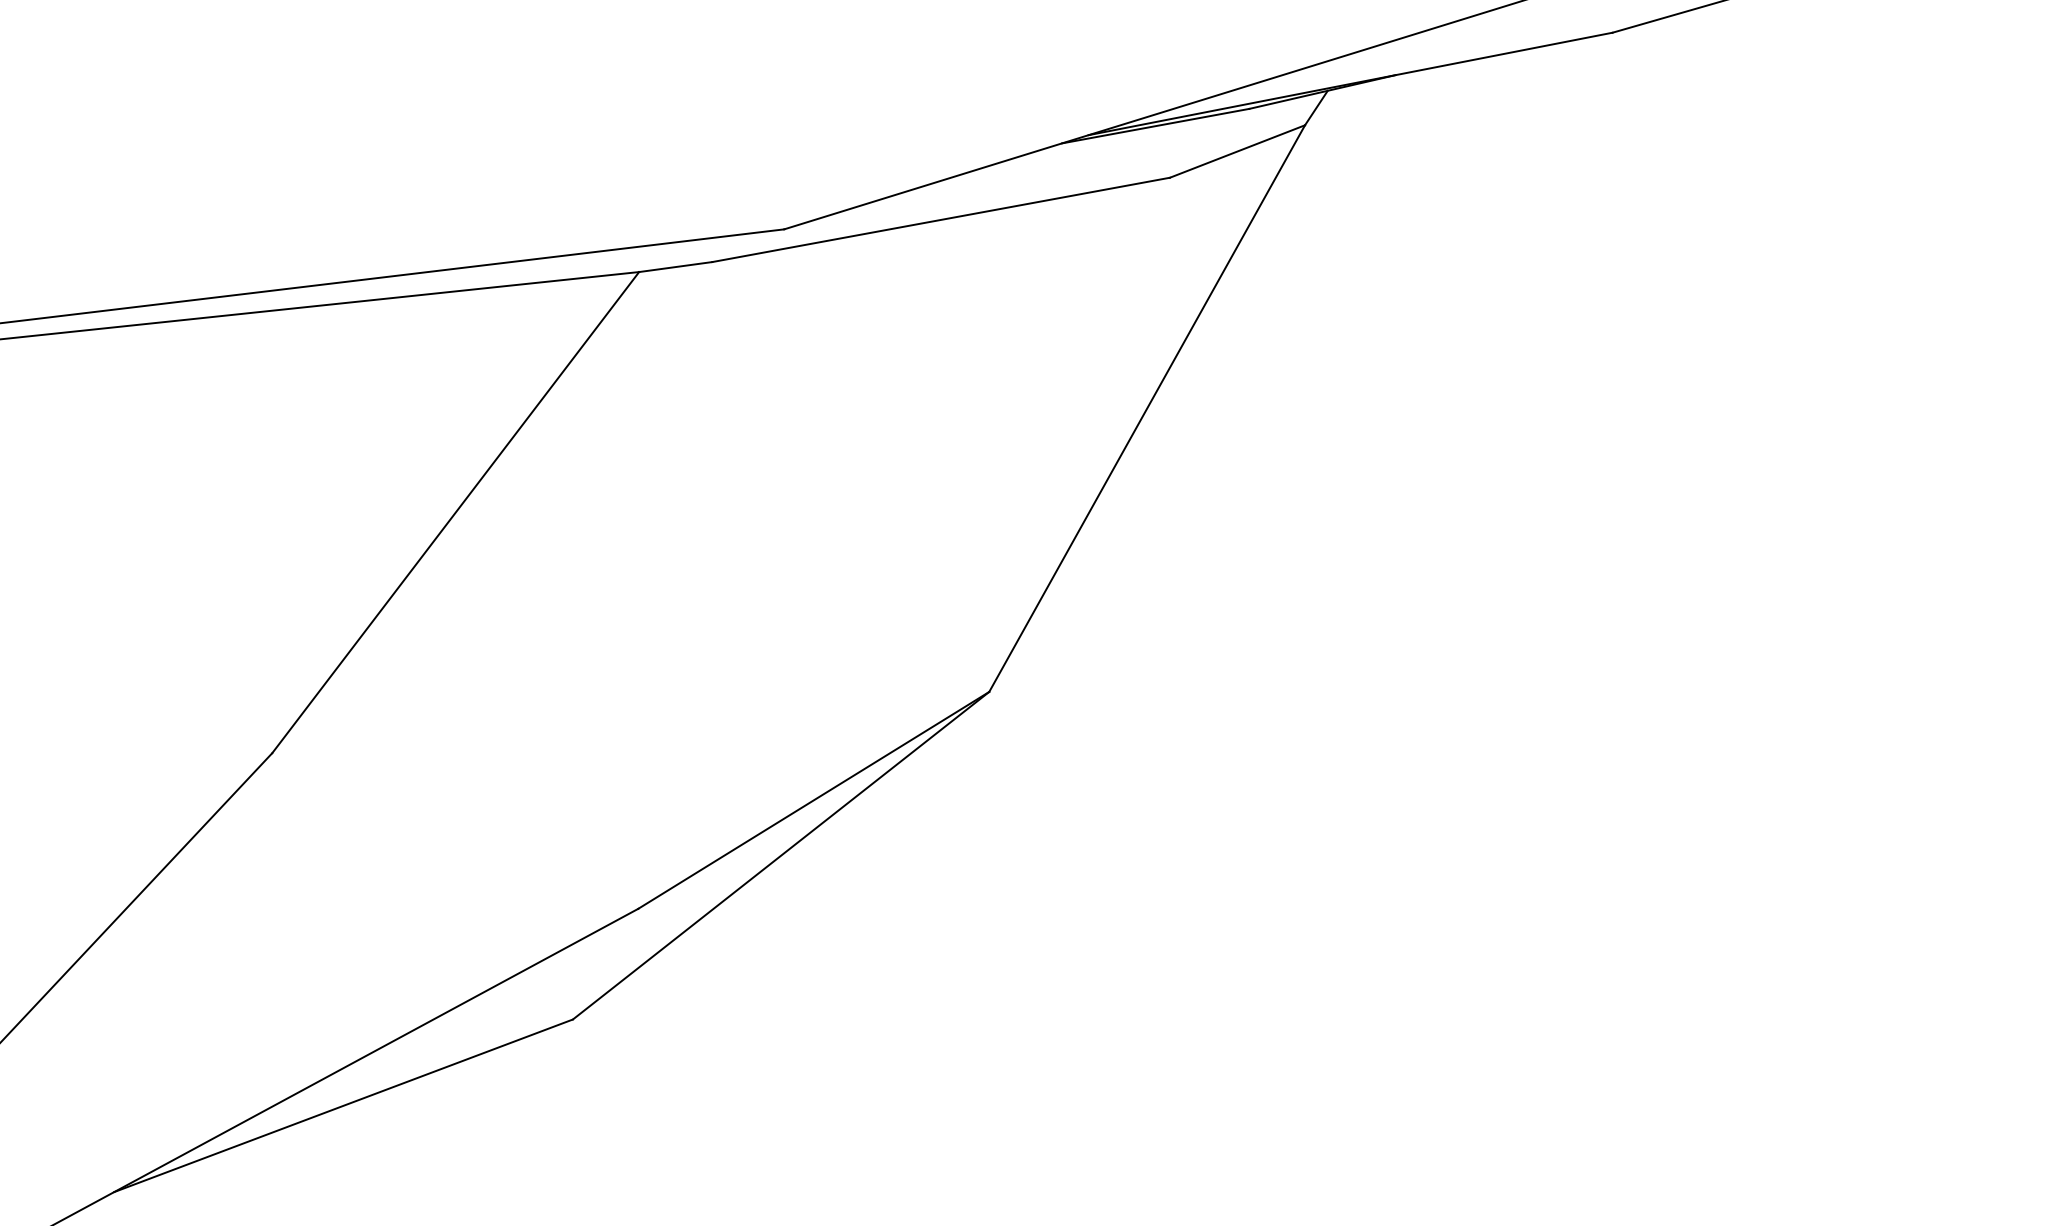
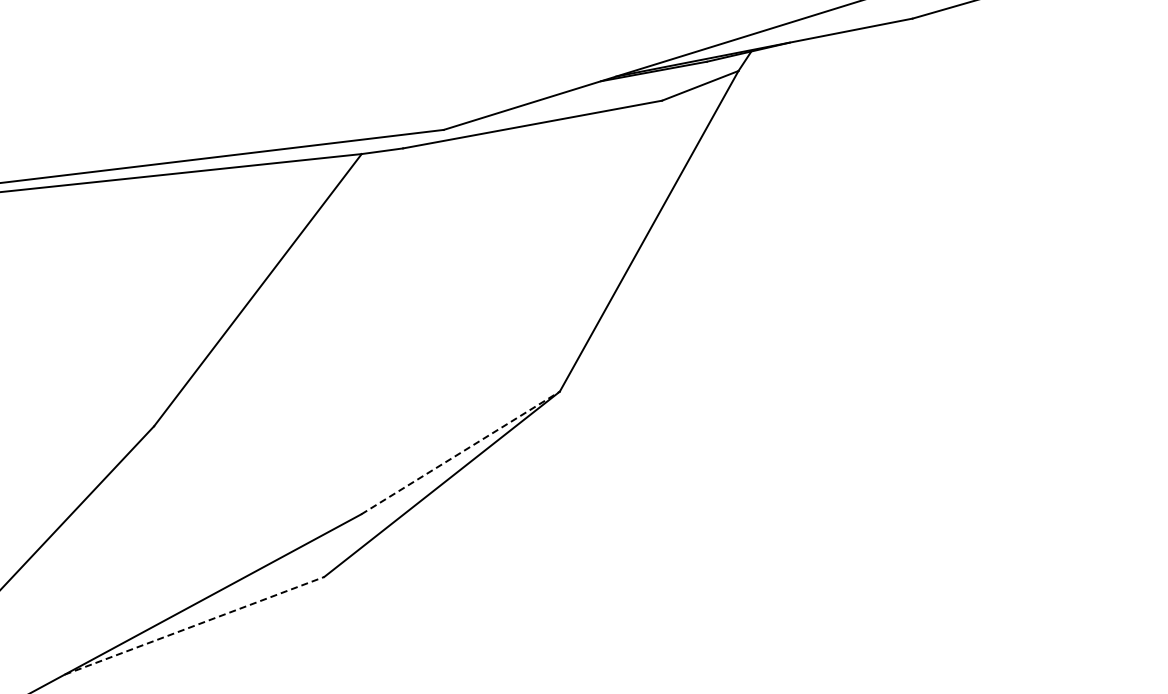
line: (813, 801) -> (460, 453), solid -> dashed
line: (343, 1105) -> (194, 625), solid -> dashed

